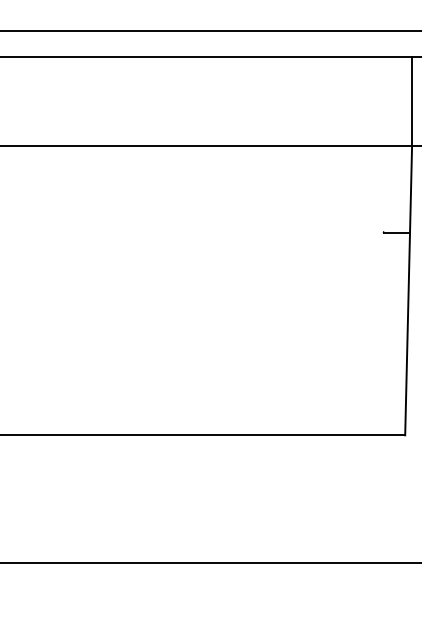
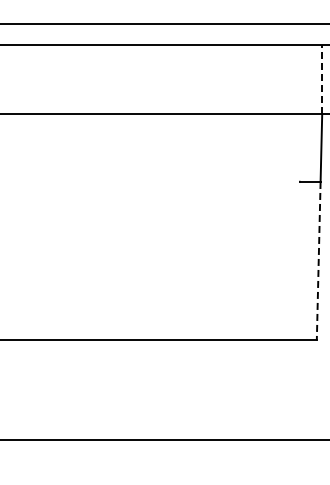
line: (412, 101) -> (322, 79), solid -> dashed
line: (407, 334) -> (318, 261), solid -> dashed

